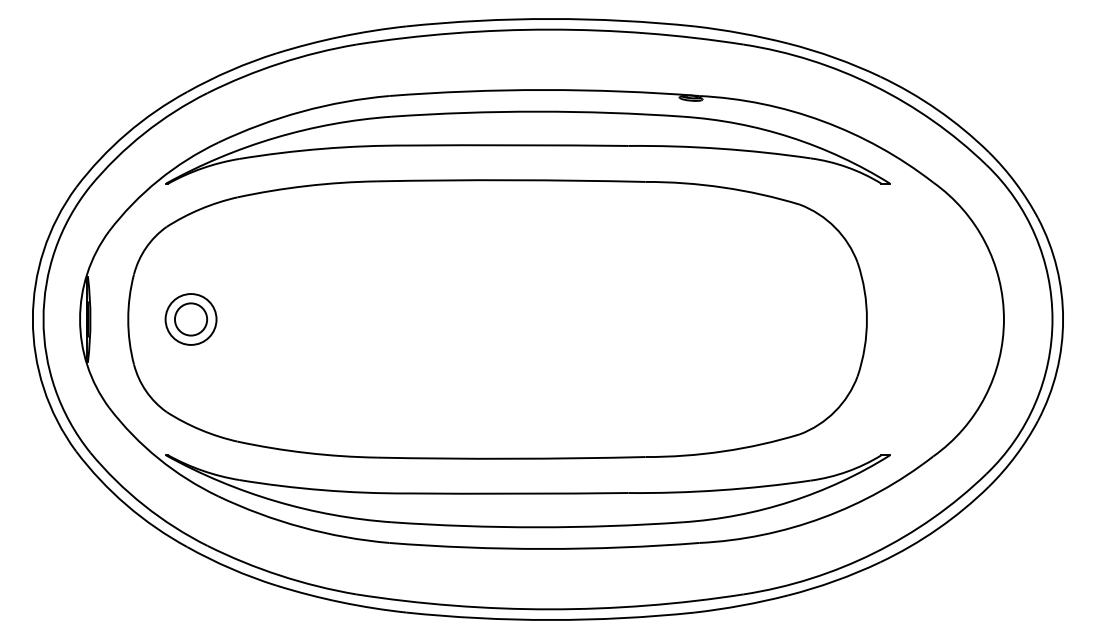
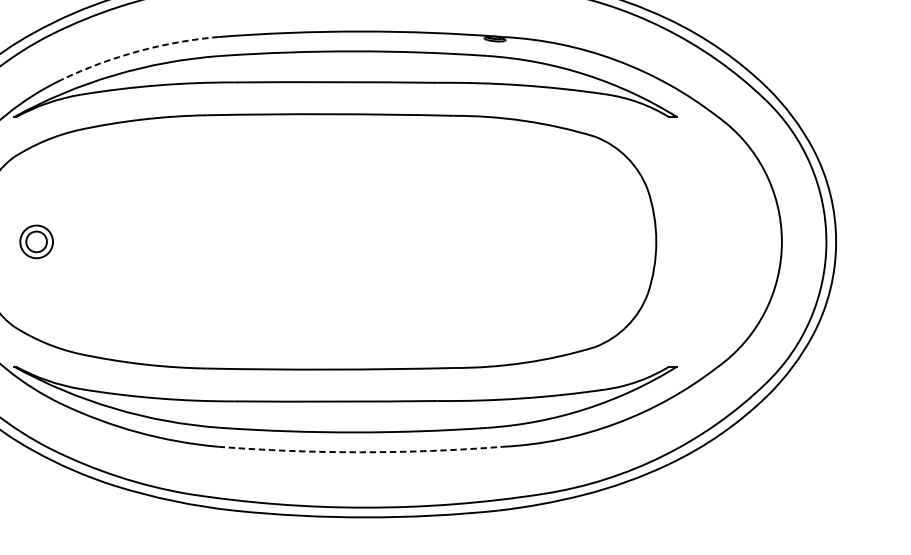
arc: (301, 111) -> (137, 51), solid -> dashed
part: (190, 319) -> (36, 241), size x0.7
arc: (544, 548) -> (360, 451), solid -> dashed

